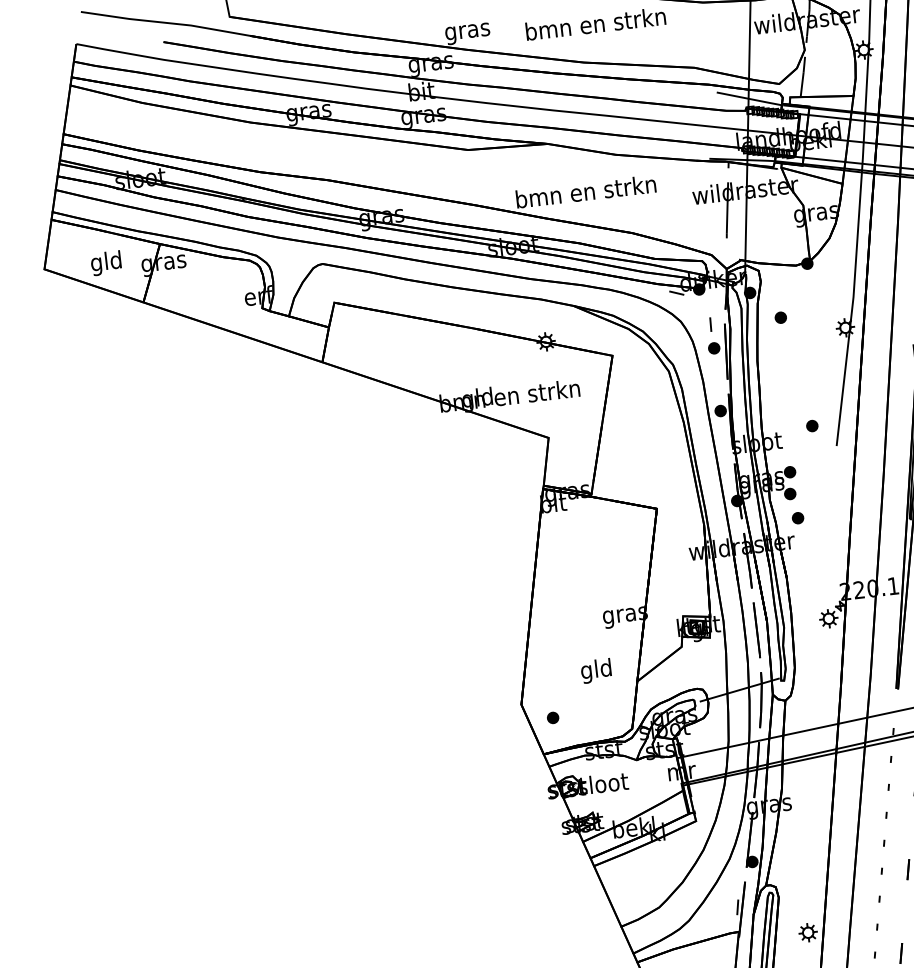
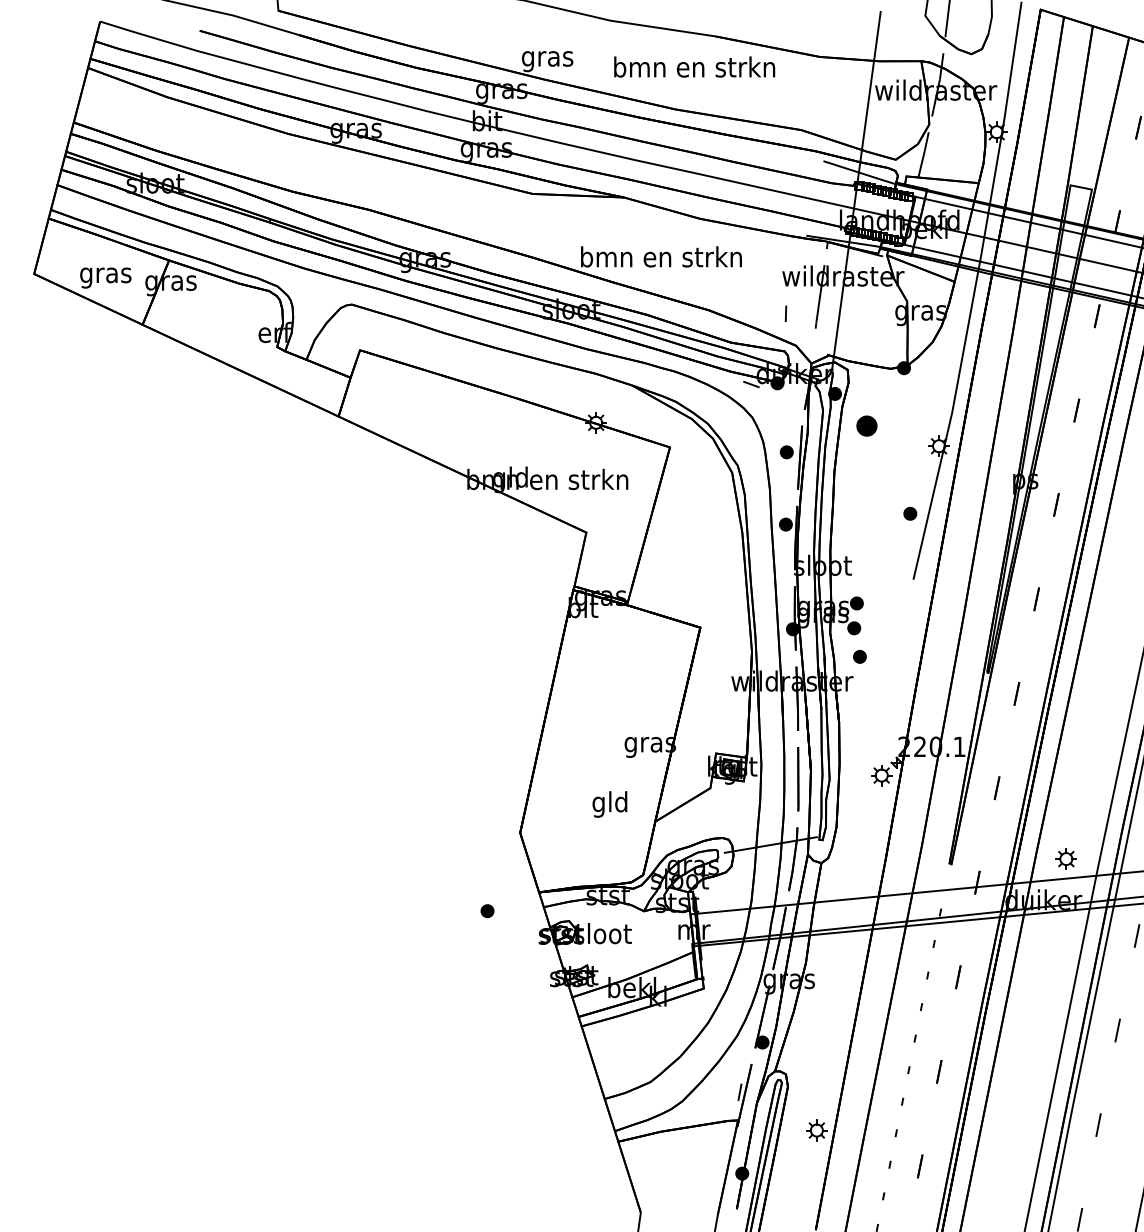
text: (106, 263) -> (105, 275), gld -> gras
part: (780, 317) -> (866, 426), size x1.6
line: (710, 324) -> (785, 313), moved
part: (812, 425) -> (910, 513), moved
part: (553, 718) -> (487, 911), moved

